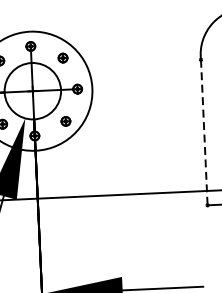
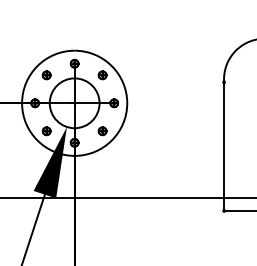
line: (204, 133) -> (224, 147), dashed -> solid

